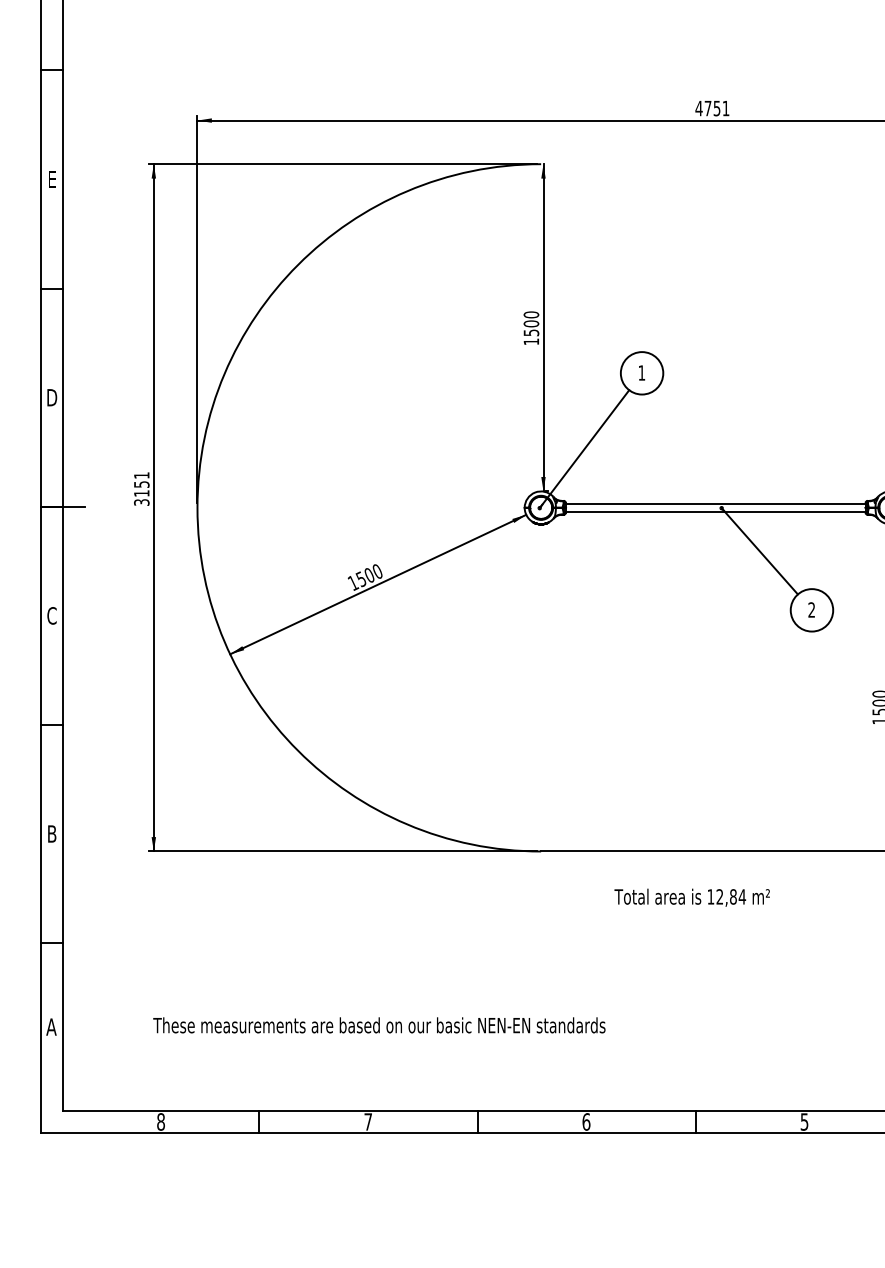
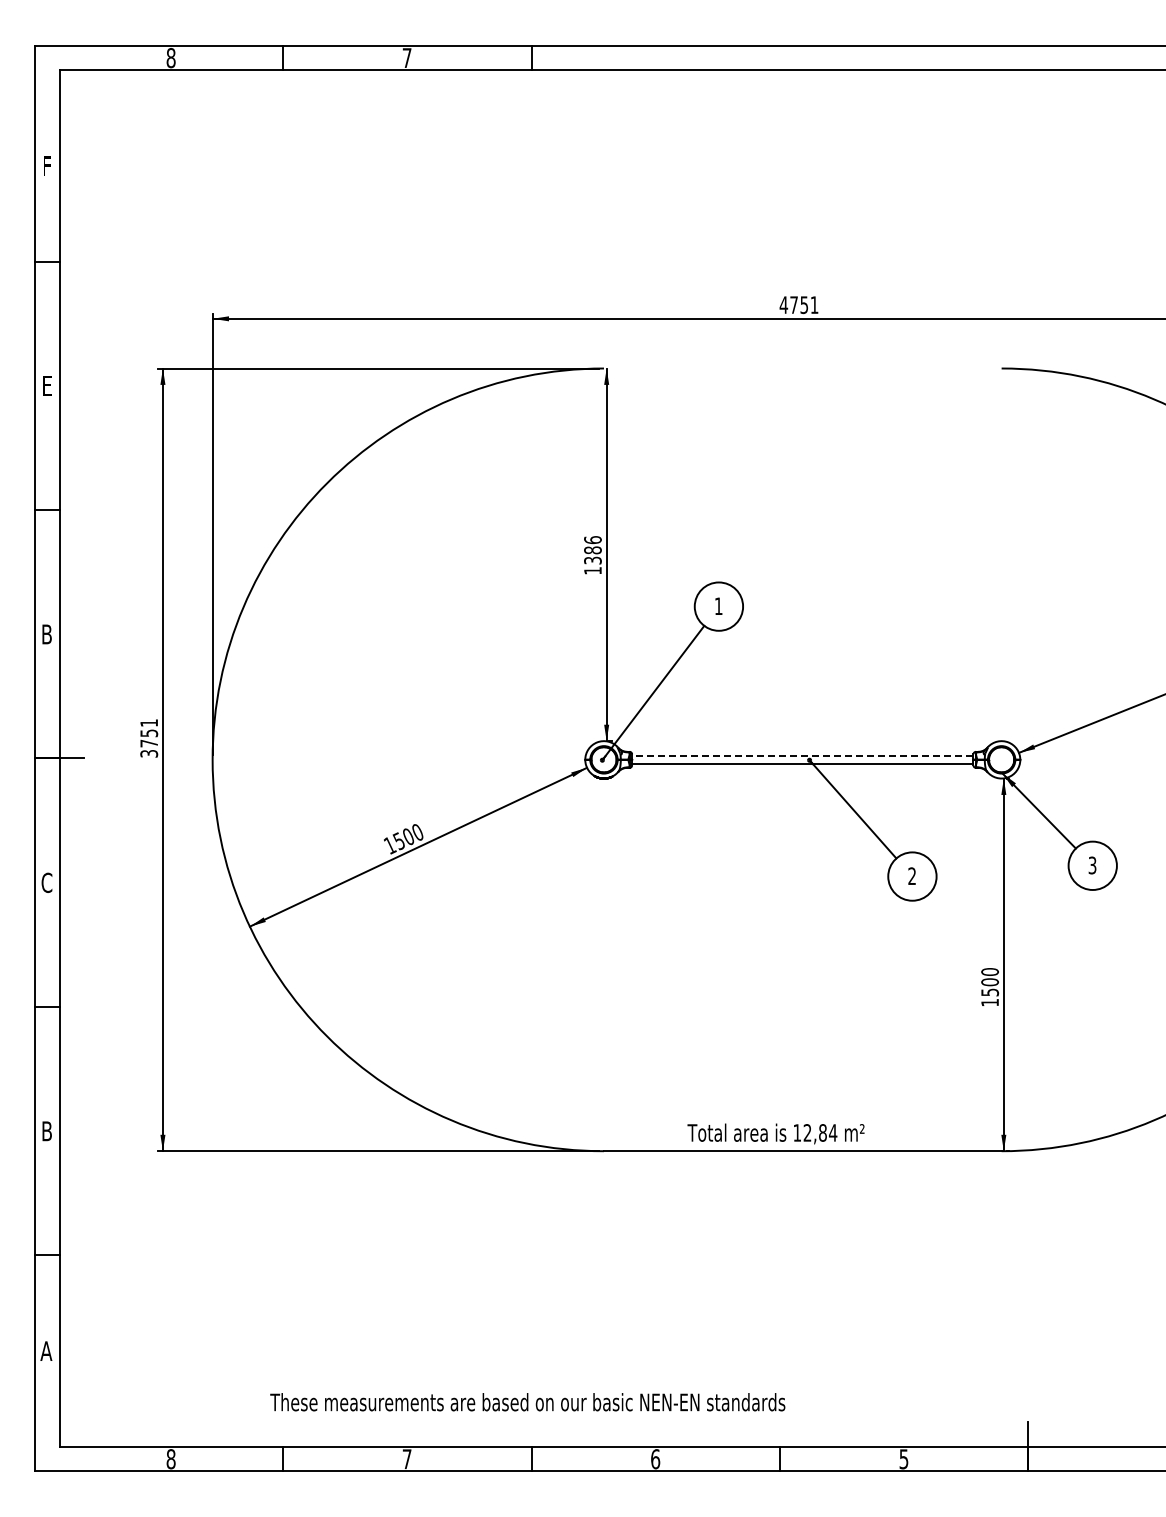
text: (531, 324) -> (592, 550), 1500 -> 1386
text: (51, 397) -> (46, 634), D -> B
text: (141, 493) -> (148, 743), 3151 -> 3751
line: (715, 504) -> (802, 755), solid -> dashed
text: (691, 897) -> (775, 1133), moved
text: (379, 1025) -> (527, 1402), moved

